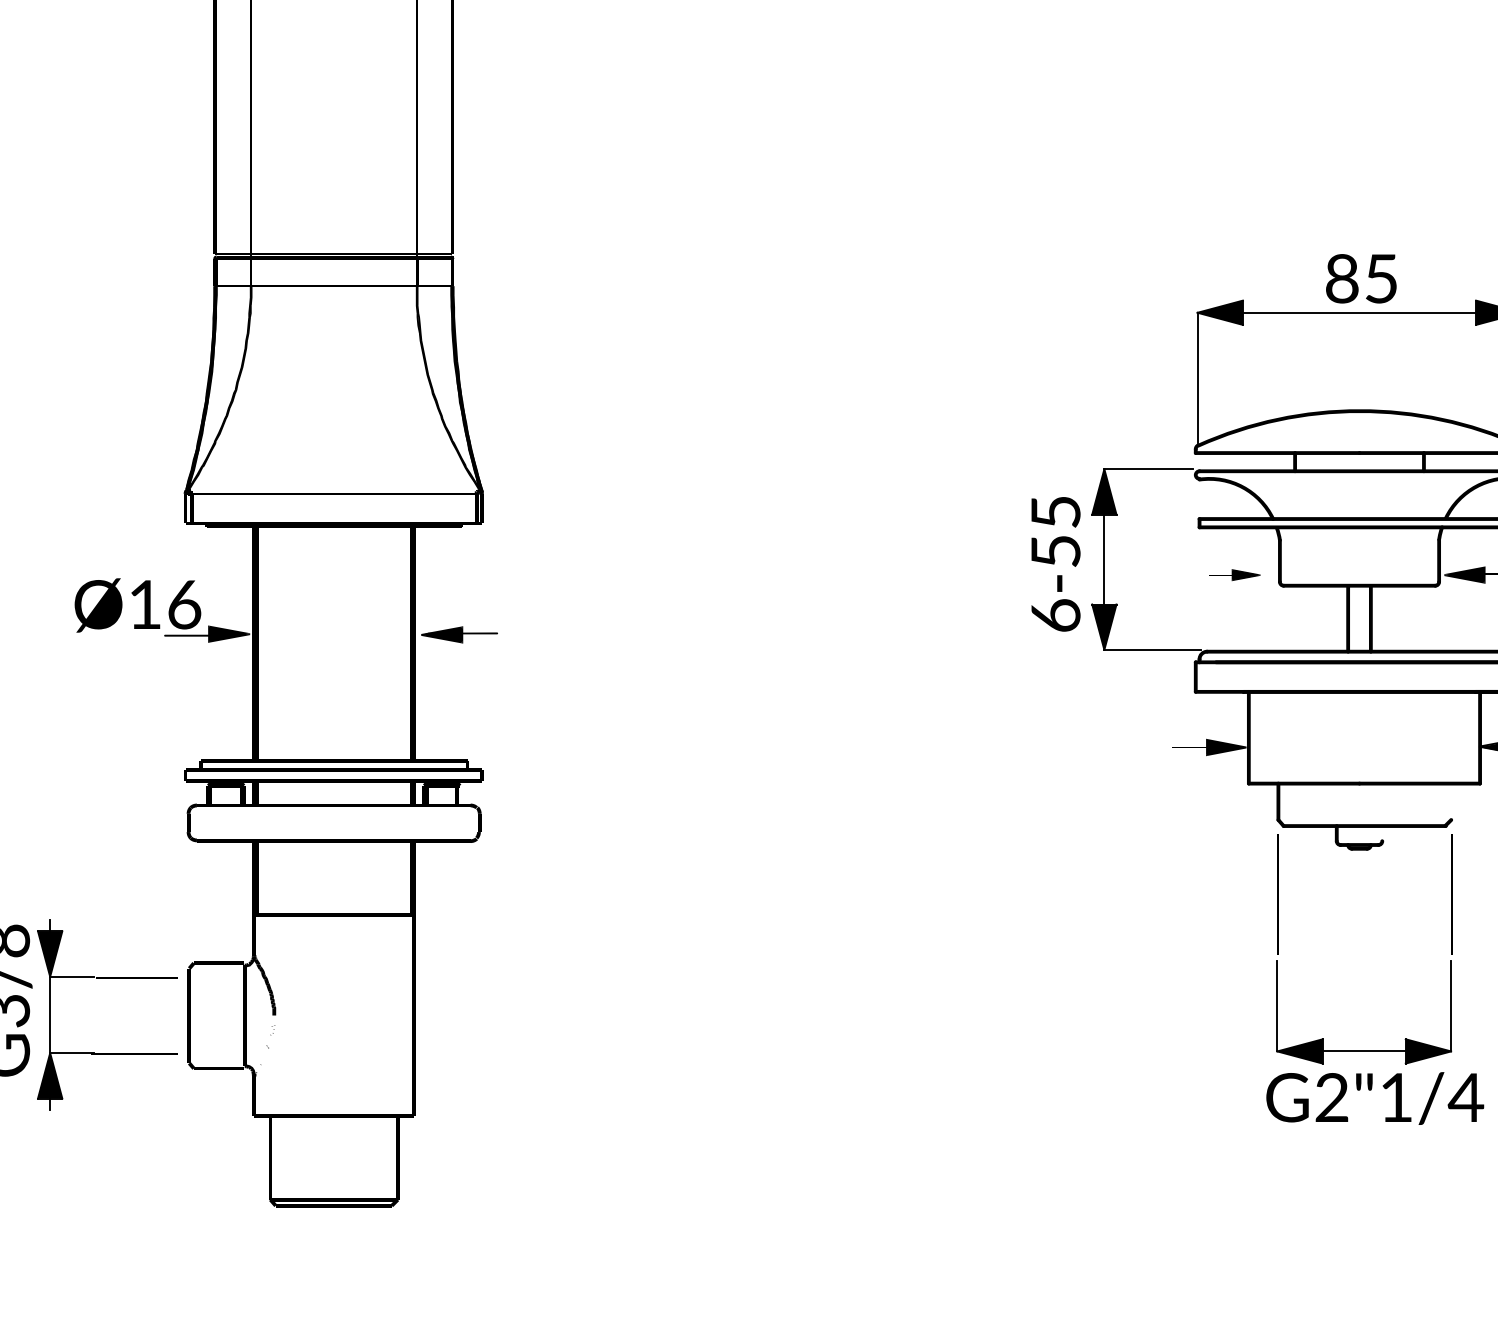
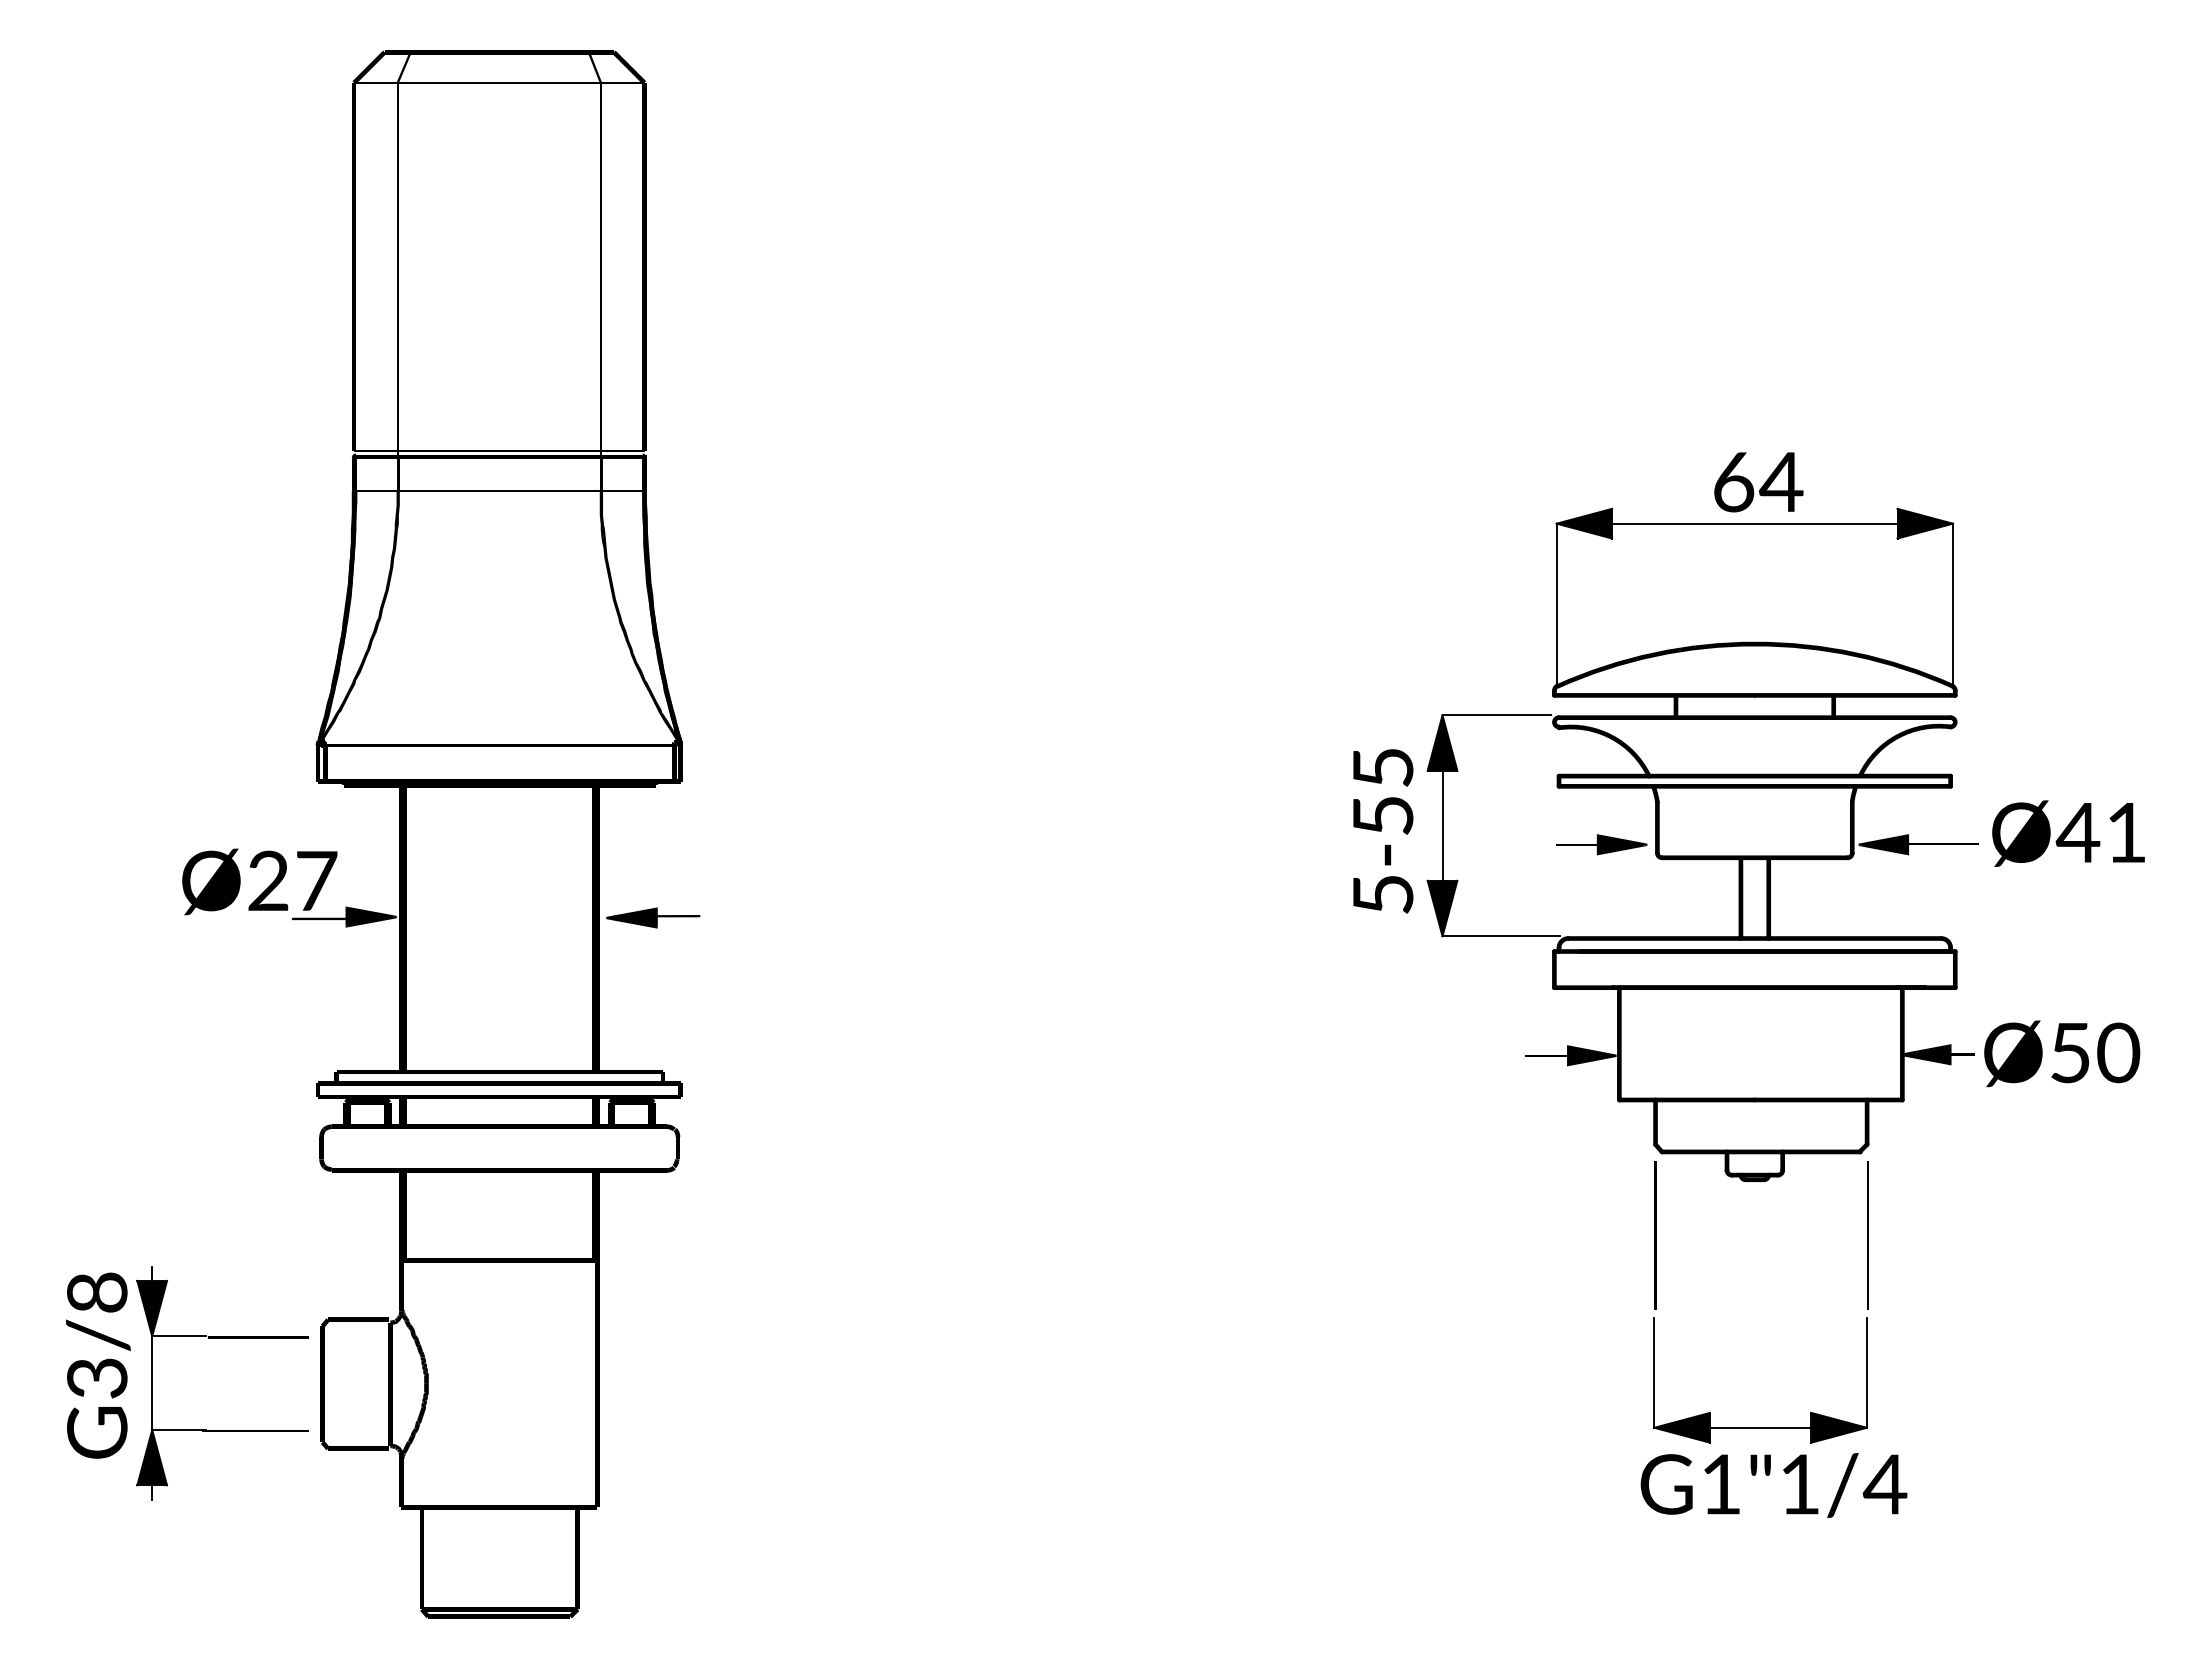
text: (1362, 278) -> (1758, 481), 85 -> 64
part: (1234, 574) -> (1601, 844), size x1.43
text: (164, 604) -> (292, 880), Ø16 -> Ø27
text: (1056, 615) -> (1383, 894), 6-55 -> 5-55
fill: (459, 795) -> (653, 1114), added
fill: (1450, 801) -> (1866, 1121), added
fill: (1382, 833) -> (1782, 1160), added
fill: (264, 1044) -> (414, 1419), added
text: (1331, 1097) -> (1720, 1484), G2"1/4 -> G1"1/4

